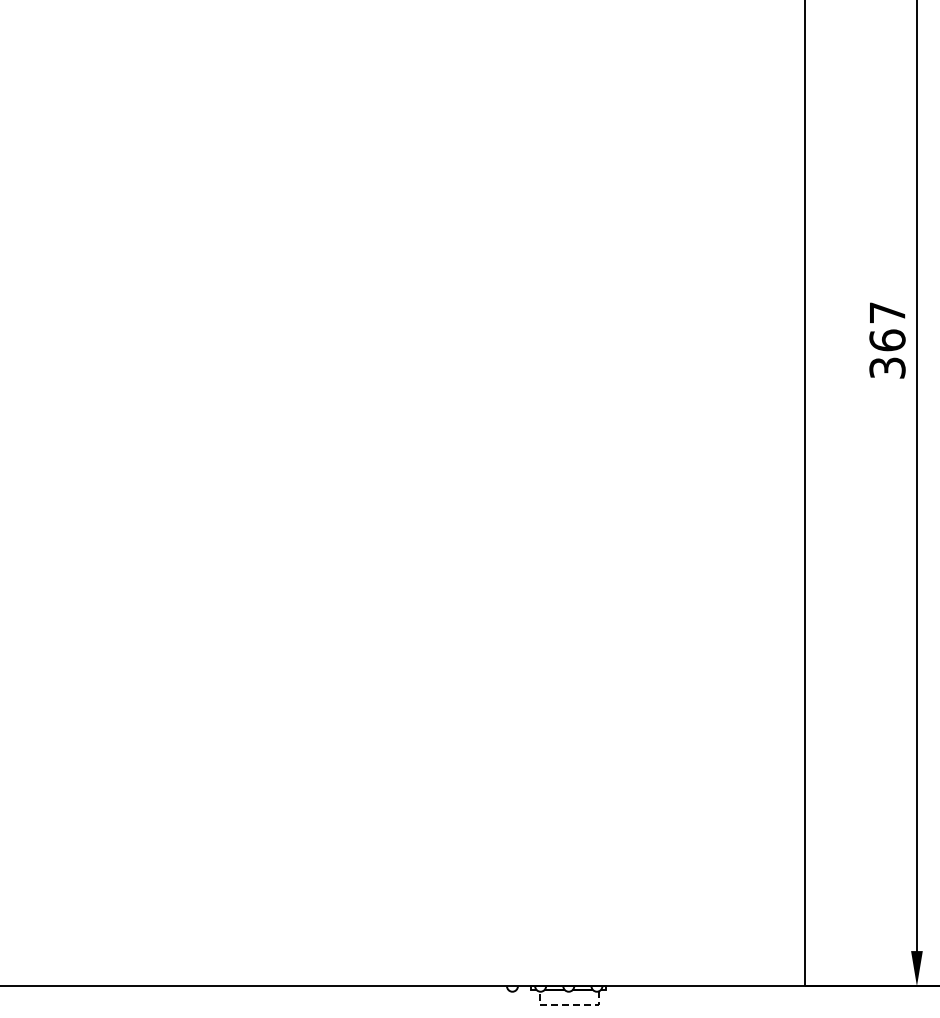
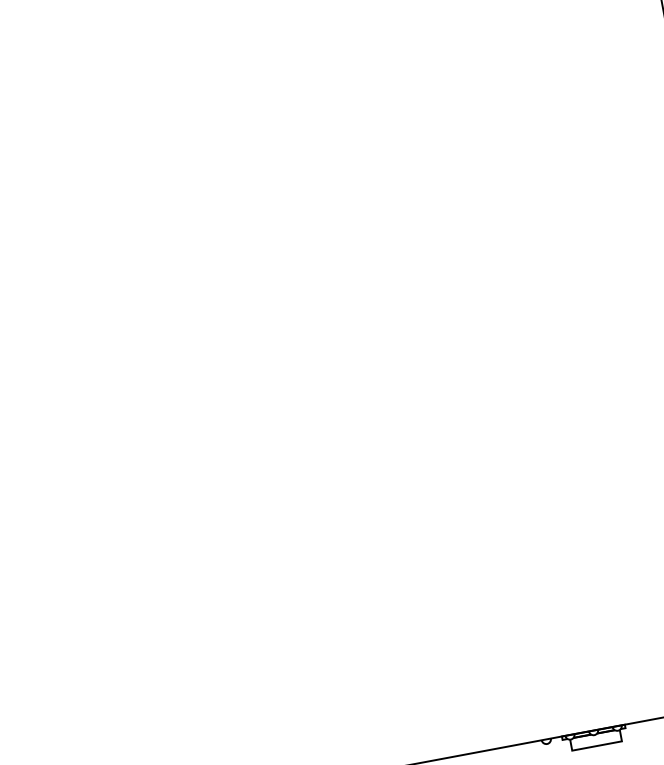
line: (569, 1004) -> (596, 745), dashed -> solid

